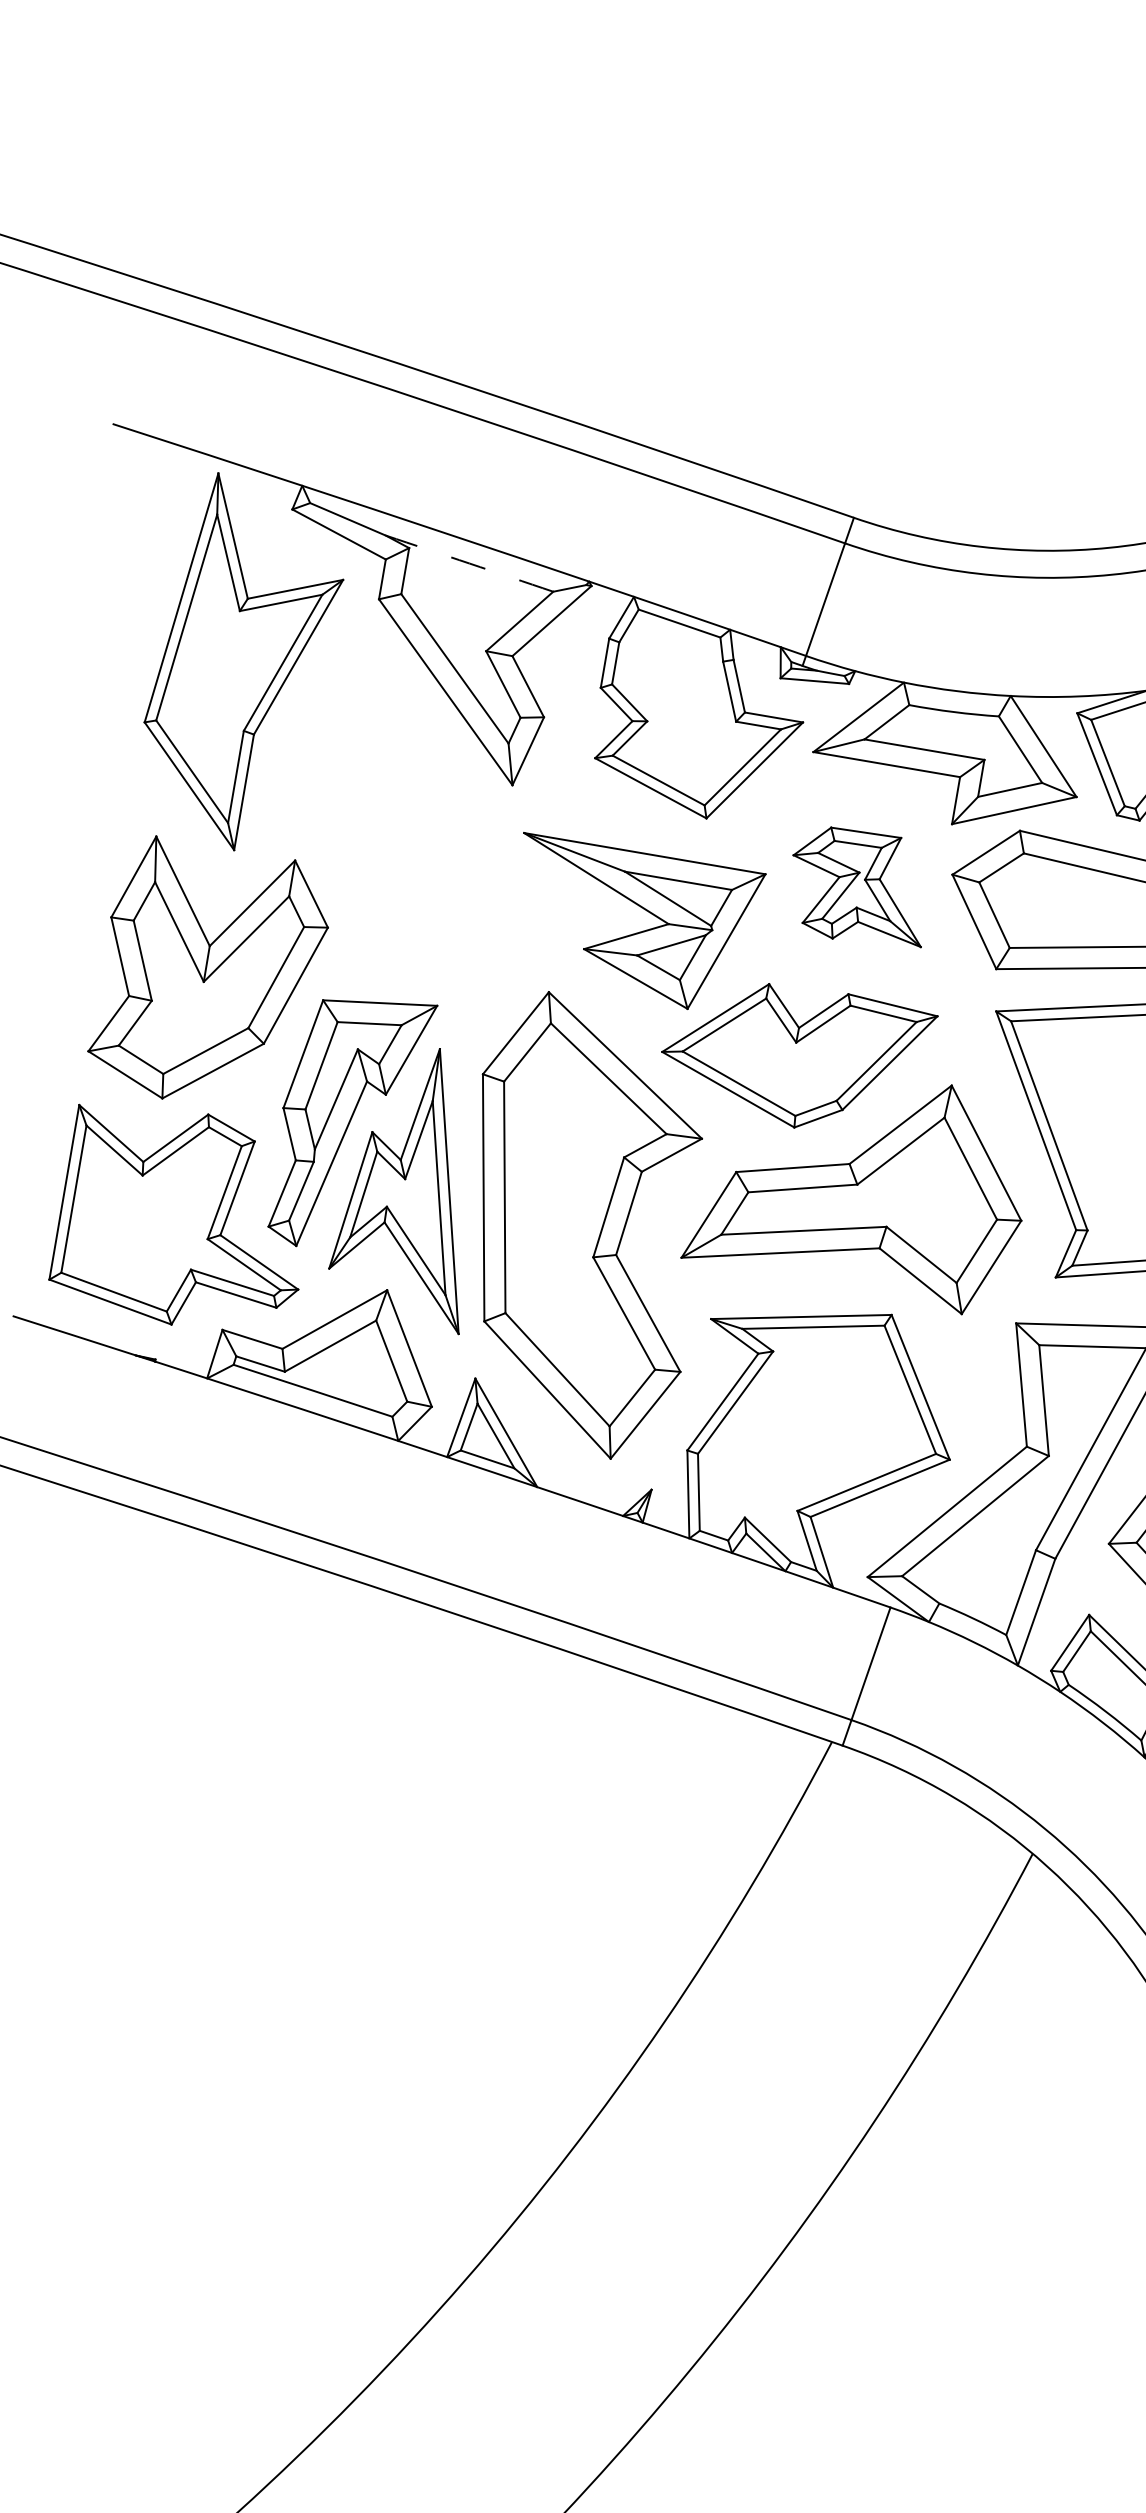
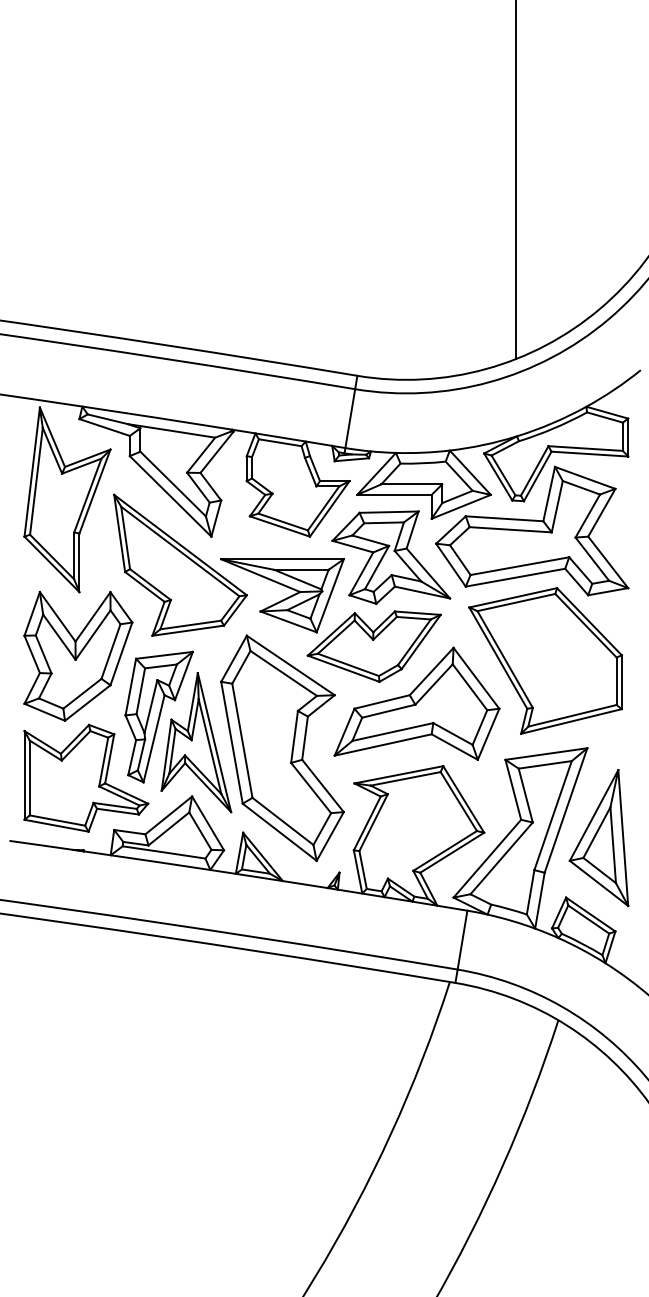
arc: (469, 562) -> (171, 430), dashed -> solid
part: (442, 829) -> (180, 564), added
part: (859, 886) -> (391, 557), size x1.67

